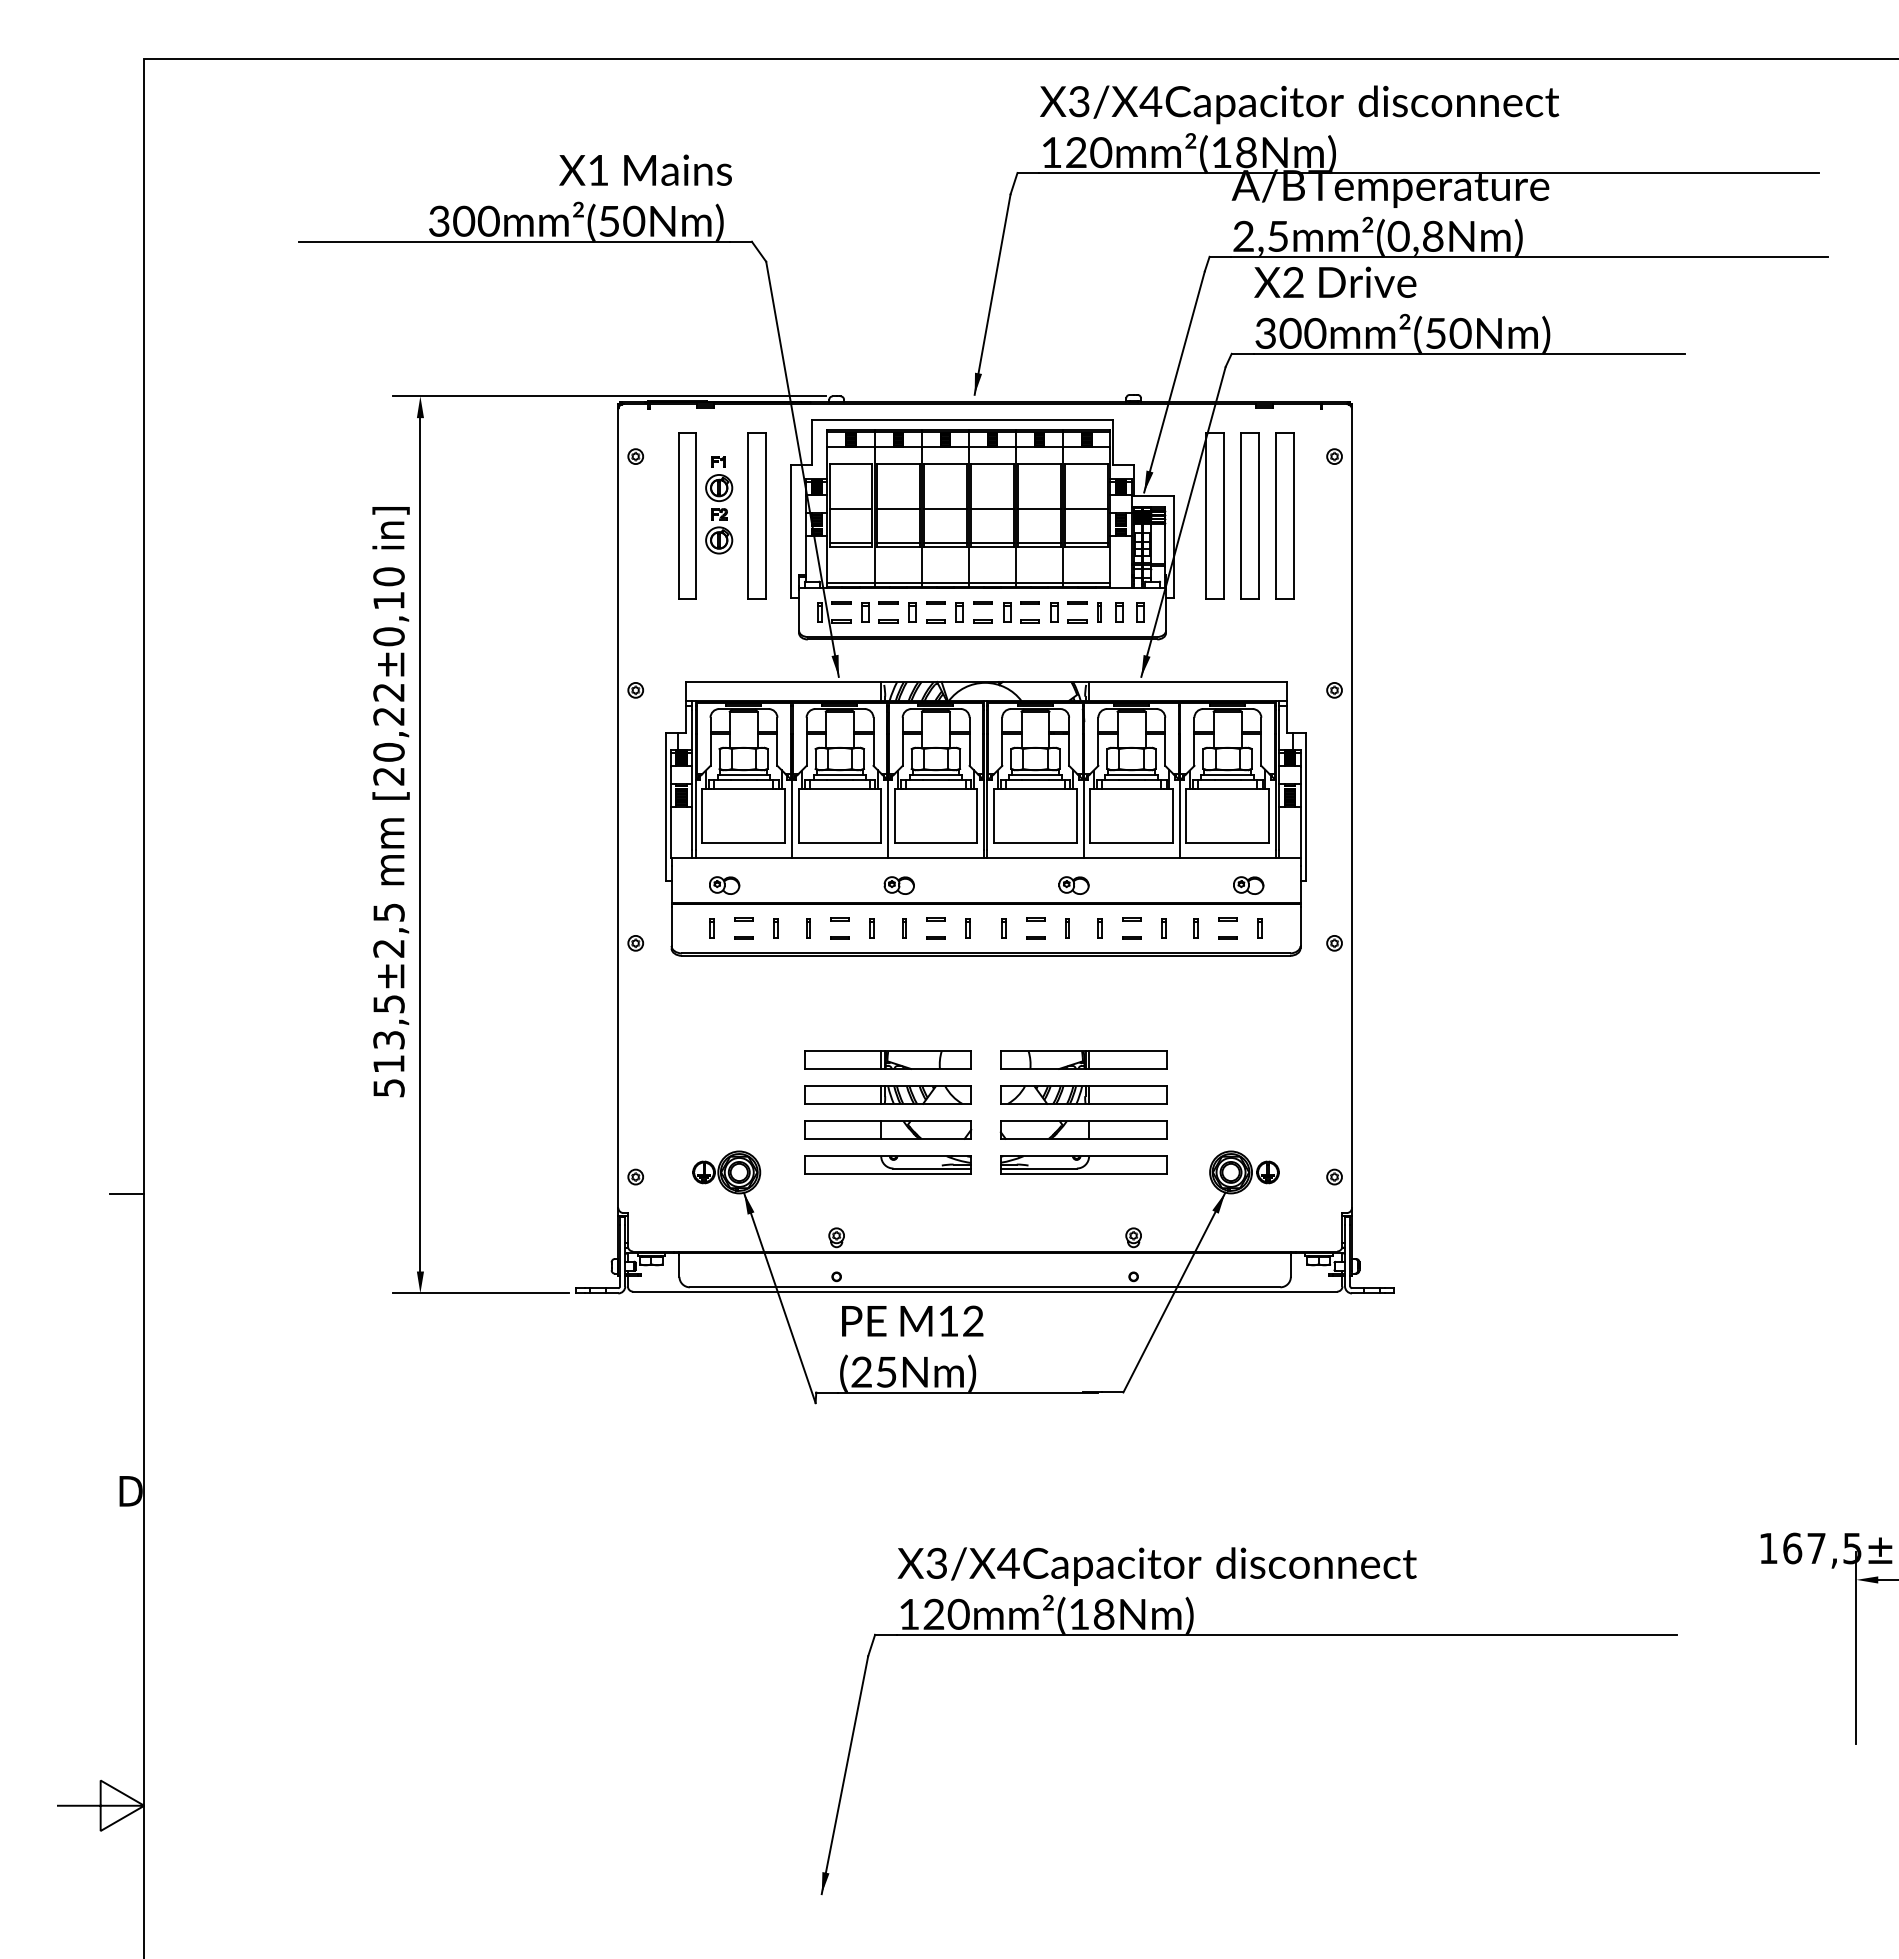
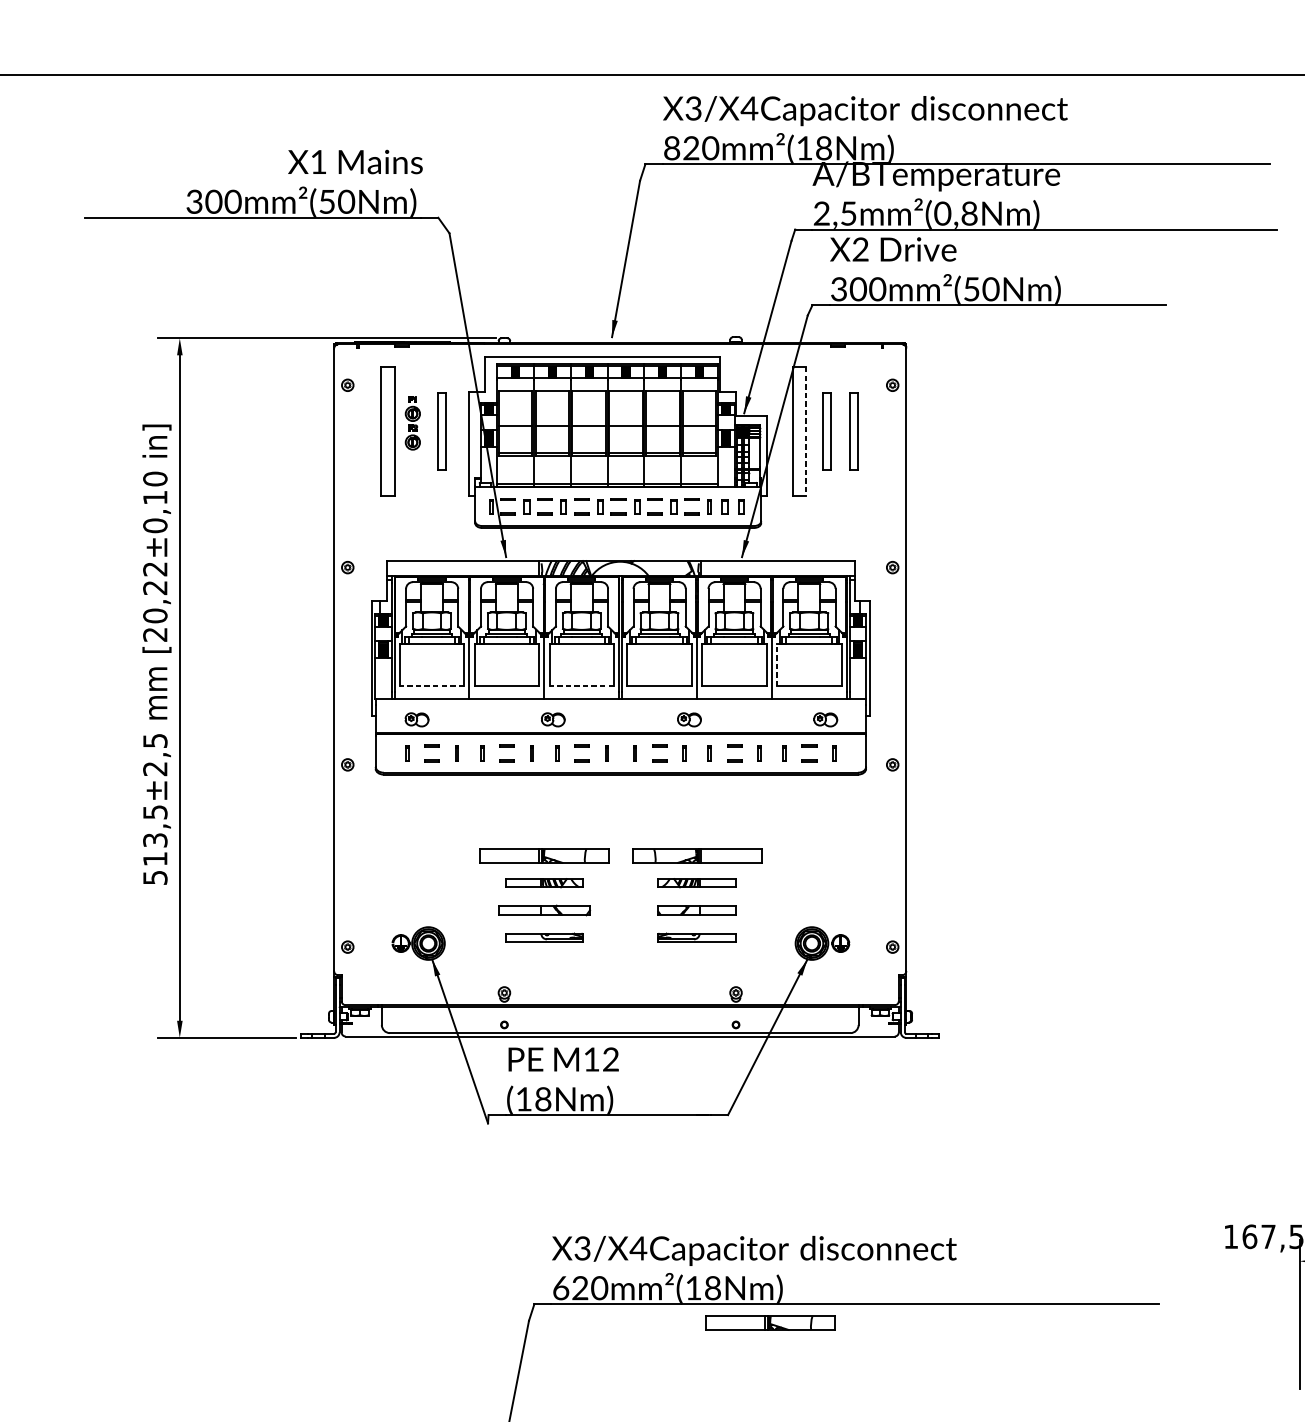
text: (1051, 152) -> (671, 148), 120mm²(18Nm) -> 820mm²(18Nm)
part: (719, 505) -> (413, 423), size x0.7
part: (756, 515) -> (441, 431), size x0.6
part: (1249, 515) -> (826, 431), size x0.6
part: (1284, 515) -> (853, 431), size x0.6
line: (1223, 516) -> (806, 432), solid -> dashed
line: (1186, 815) -> (777, 665), solid -> dashed
line: (743, 842) -> (431, 686), solid -> dashed
line: (935, 842) -> (581, 686), solid -> dashed
part: (887, 1094) -> (544, 882), size x0.6
part: (1083, 1094) -> (696, 882), size x0.6
part: (888, 1129) -> (544, 910), size x0.7
part: (1083, 1129) -> (696, 910), size x0.6
part: (887, 1164) -> (544, 937), size x0.6
part: (1083, 1164) -> (696, 937), size x0.6
text: (873, 1371) -> (533, 1098), (25Nm) -> (18Nm)
text: (909, 1614) -> (561, 1288), 120mm²(18Nm) -> 620mm²(18Nm)
part: (1177, 1658) -> (770, 1322), added

